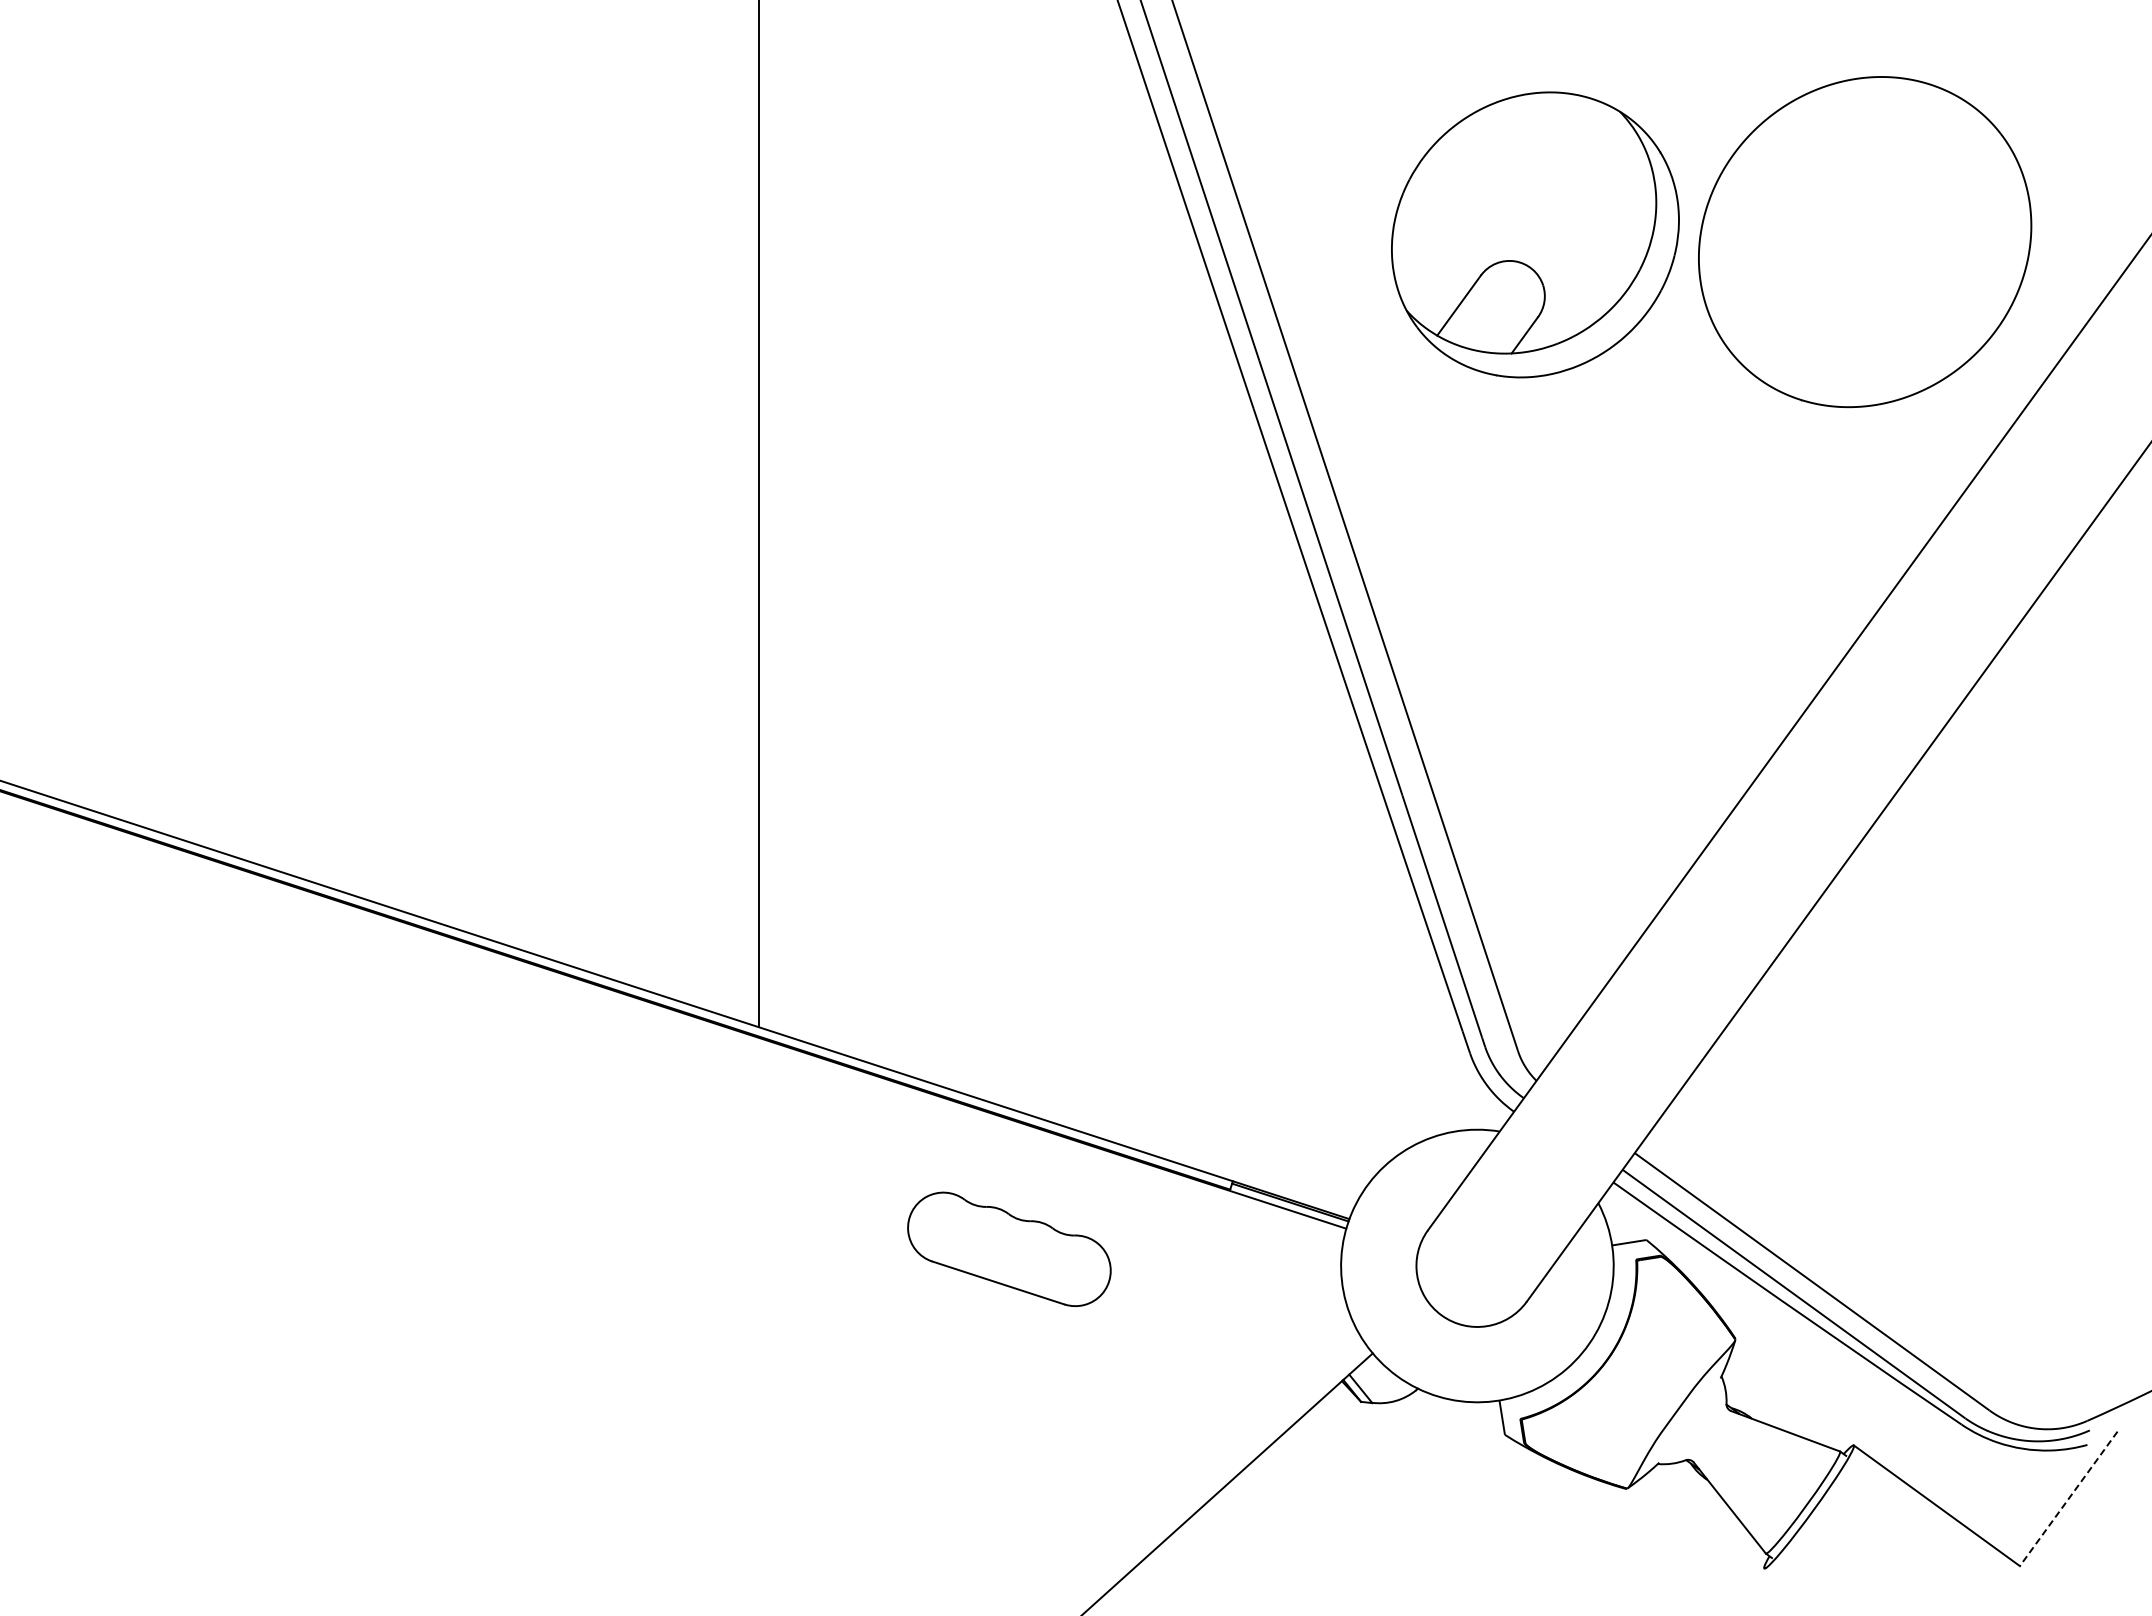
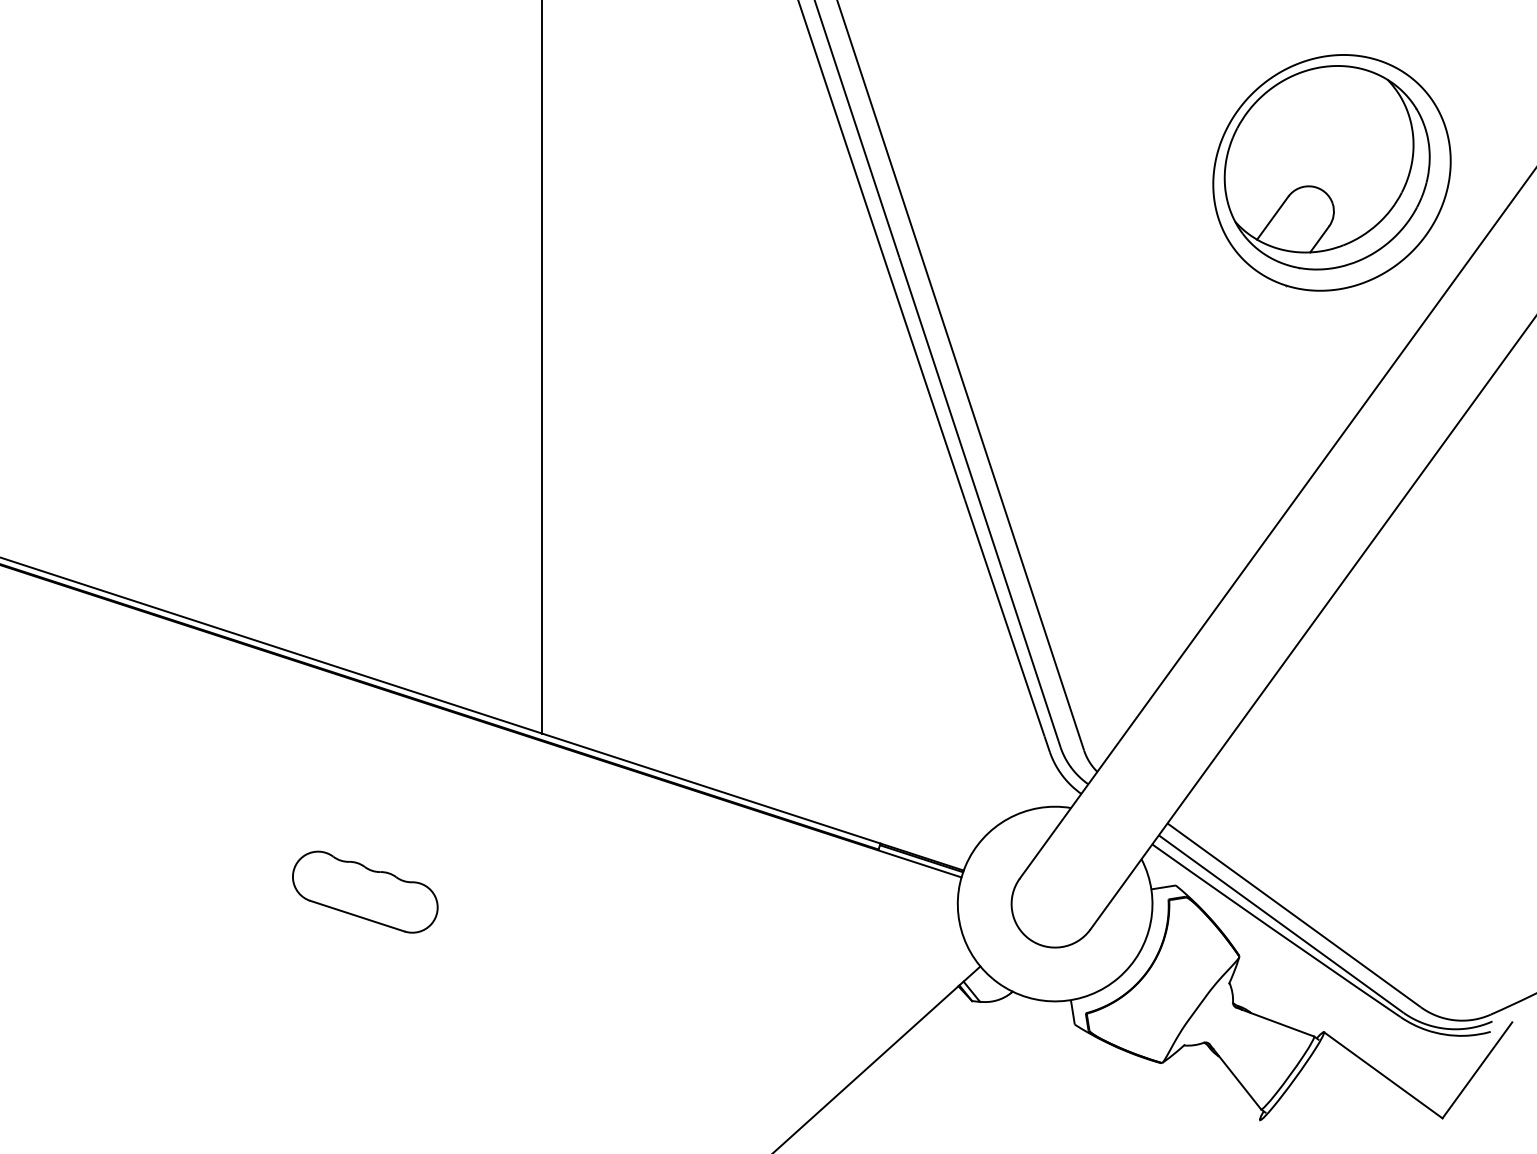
part: (1535, 234) -> (1327, 167), moved
part: (1009, 1248) -> (365, 891), moved
line: (2068, 1498) -> (1477, 1070), dashed -> solid

